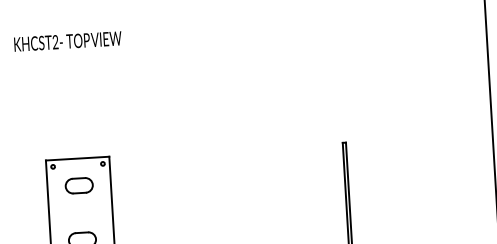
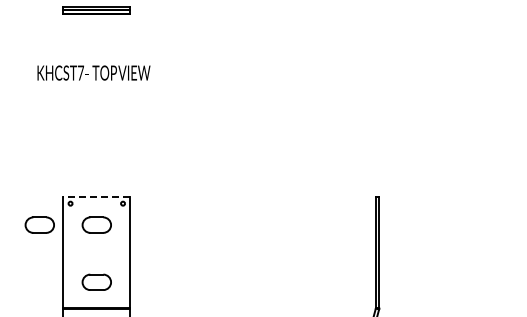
text: (56, 41) -> (81, 72), KHCST2 -> KHCST7
line: (77, 158) -> (96, 196), solid -> dashed
part: (24, 188) -> (39, 224), added

